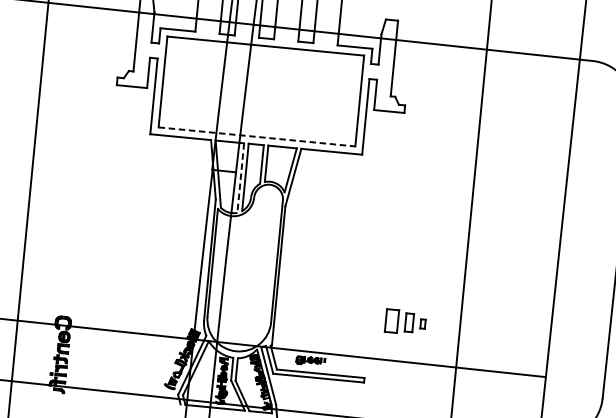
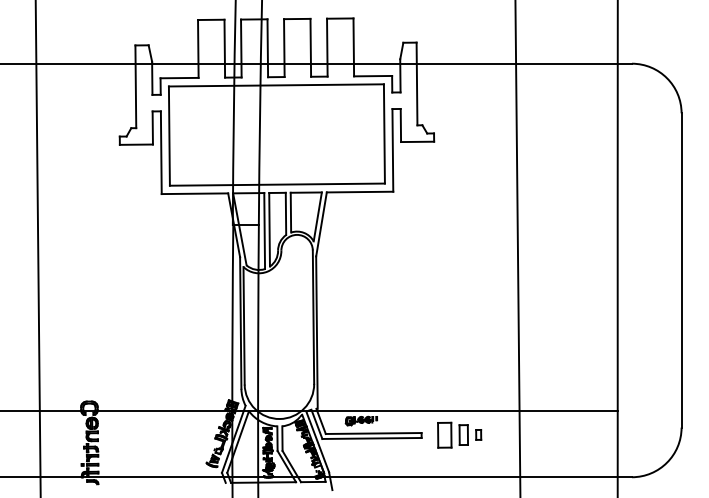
line: (257, 136) -> (277, 184), dashed -> solid
line: (240, 178) -> (264, 231), dashed -> solid
part: (405, 321) -> (459, 434), moved

